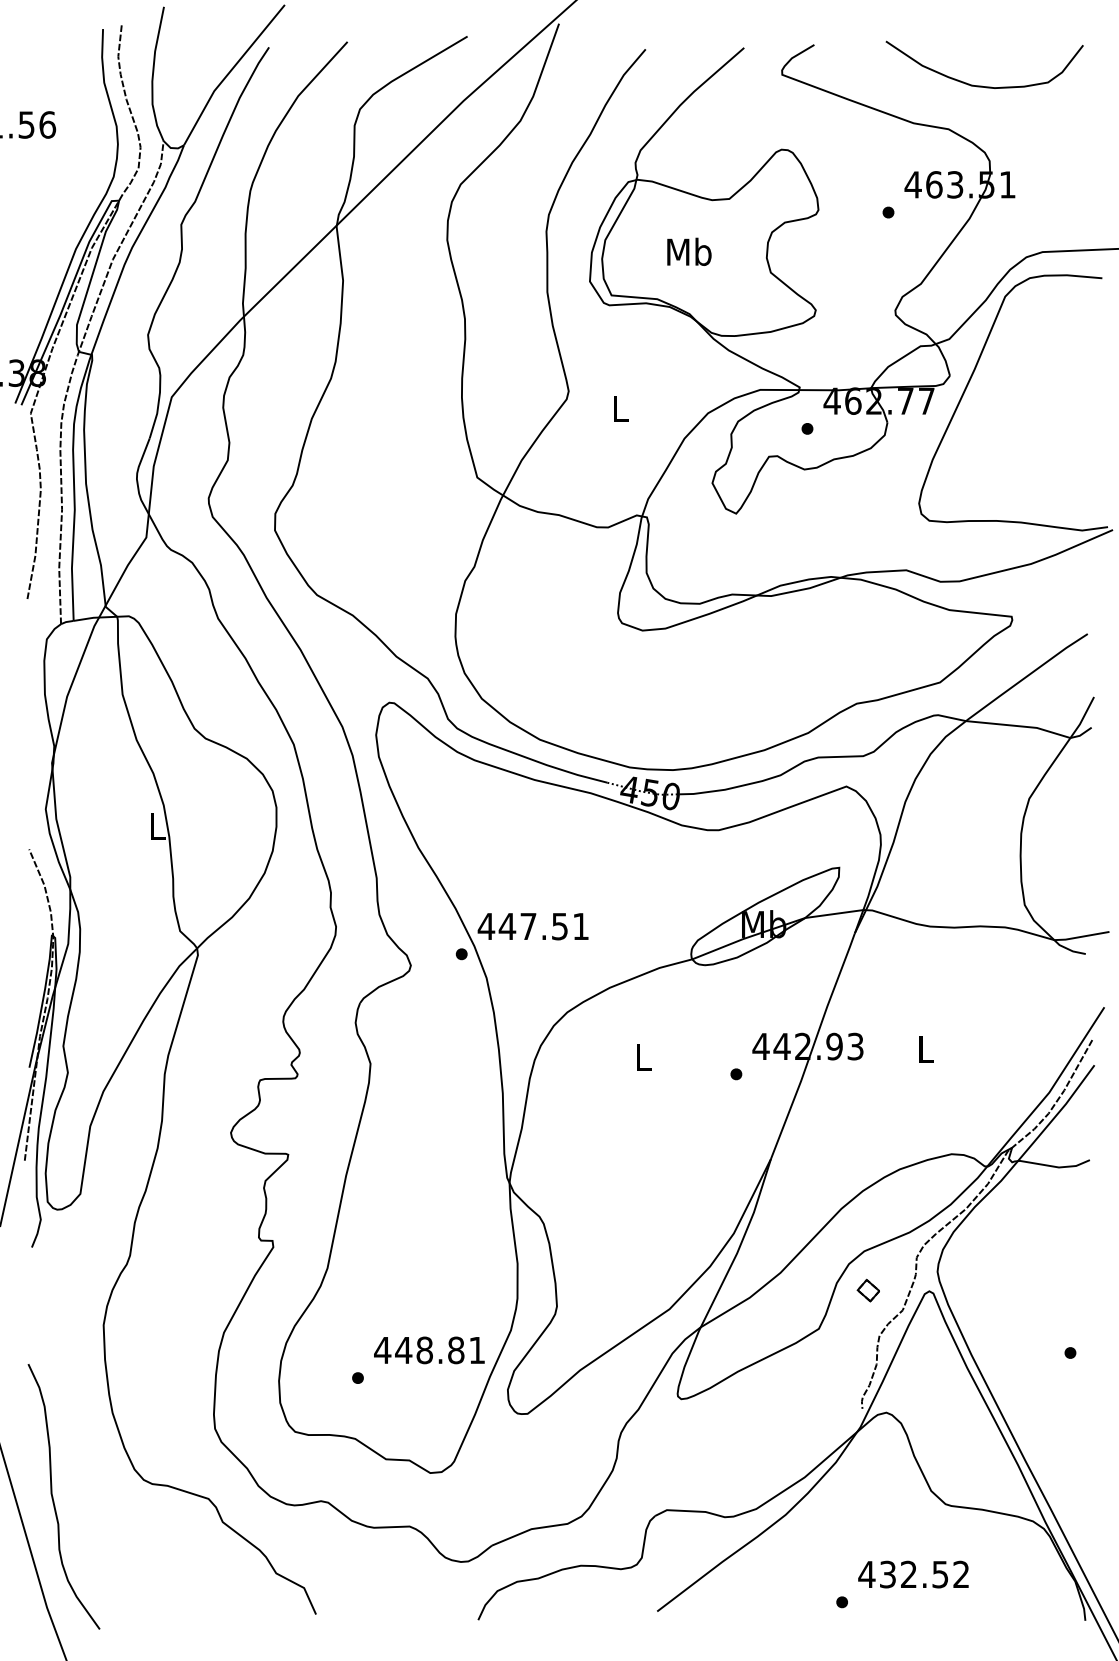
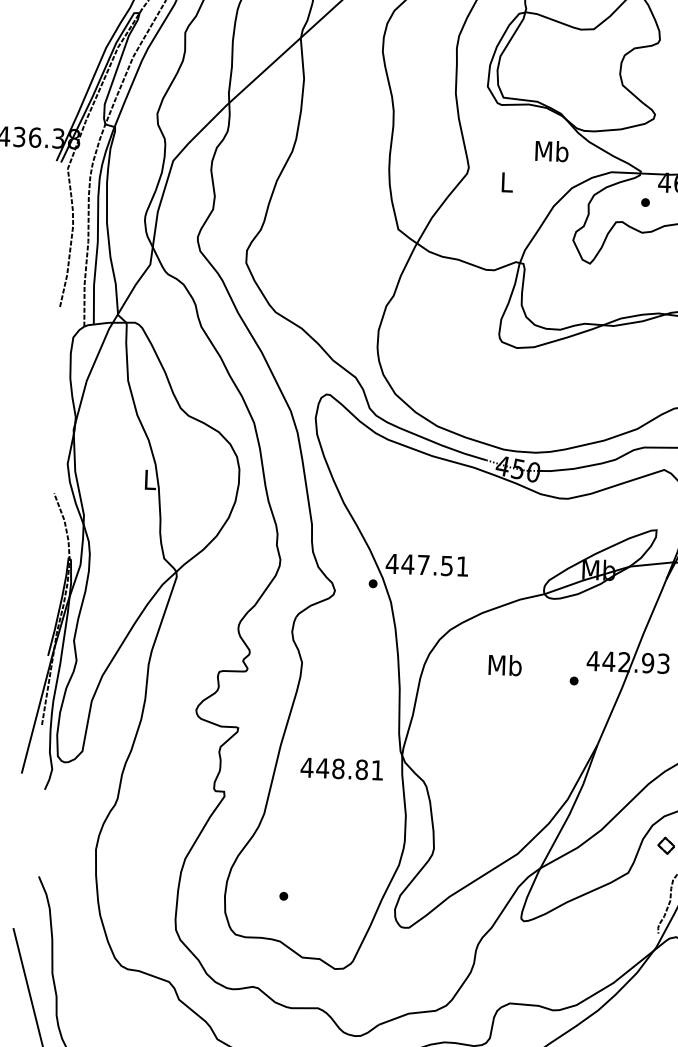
text: (689, 251) -> (552, 151), moved
text: (643, 1056) -> (505, 665), L -> Mb
text: (429, 1350) -> (341, 769), moved

